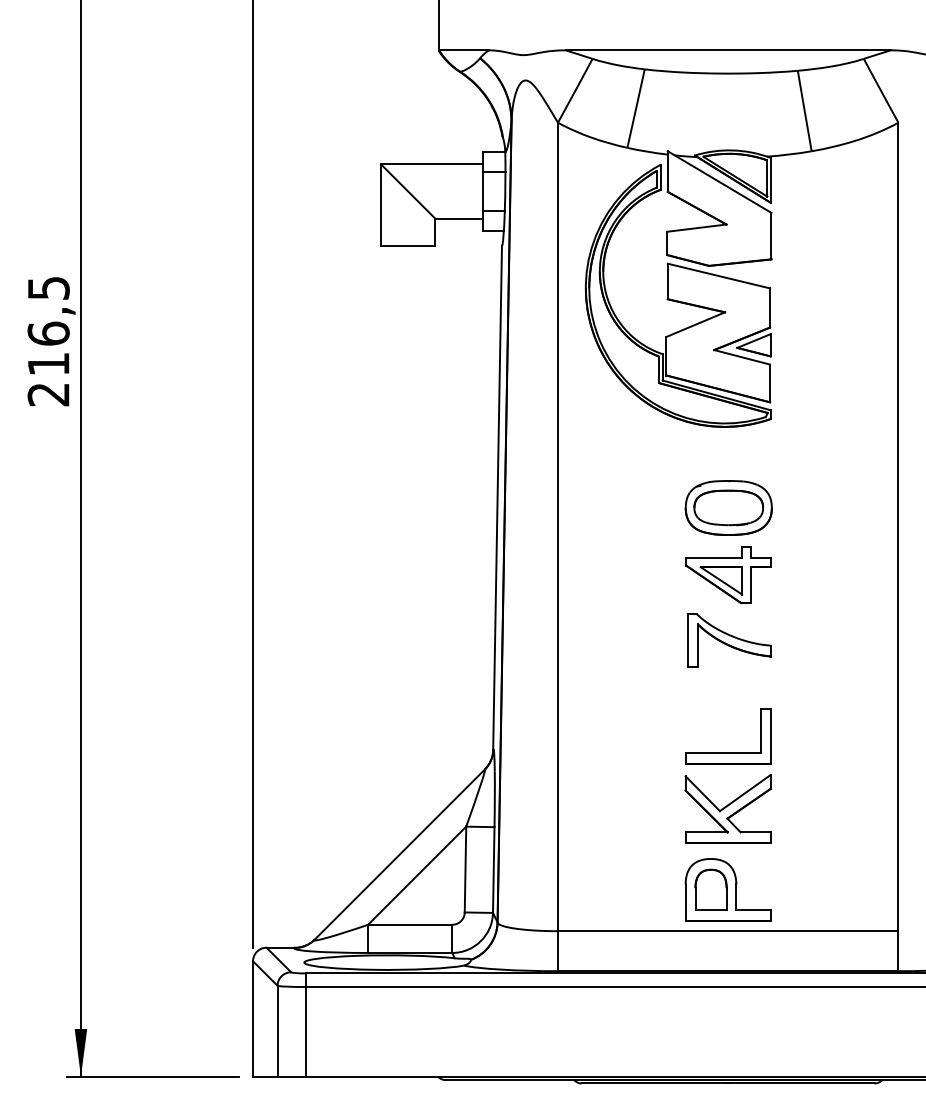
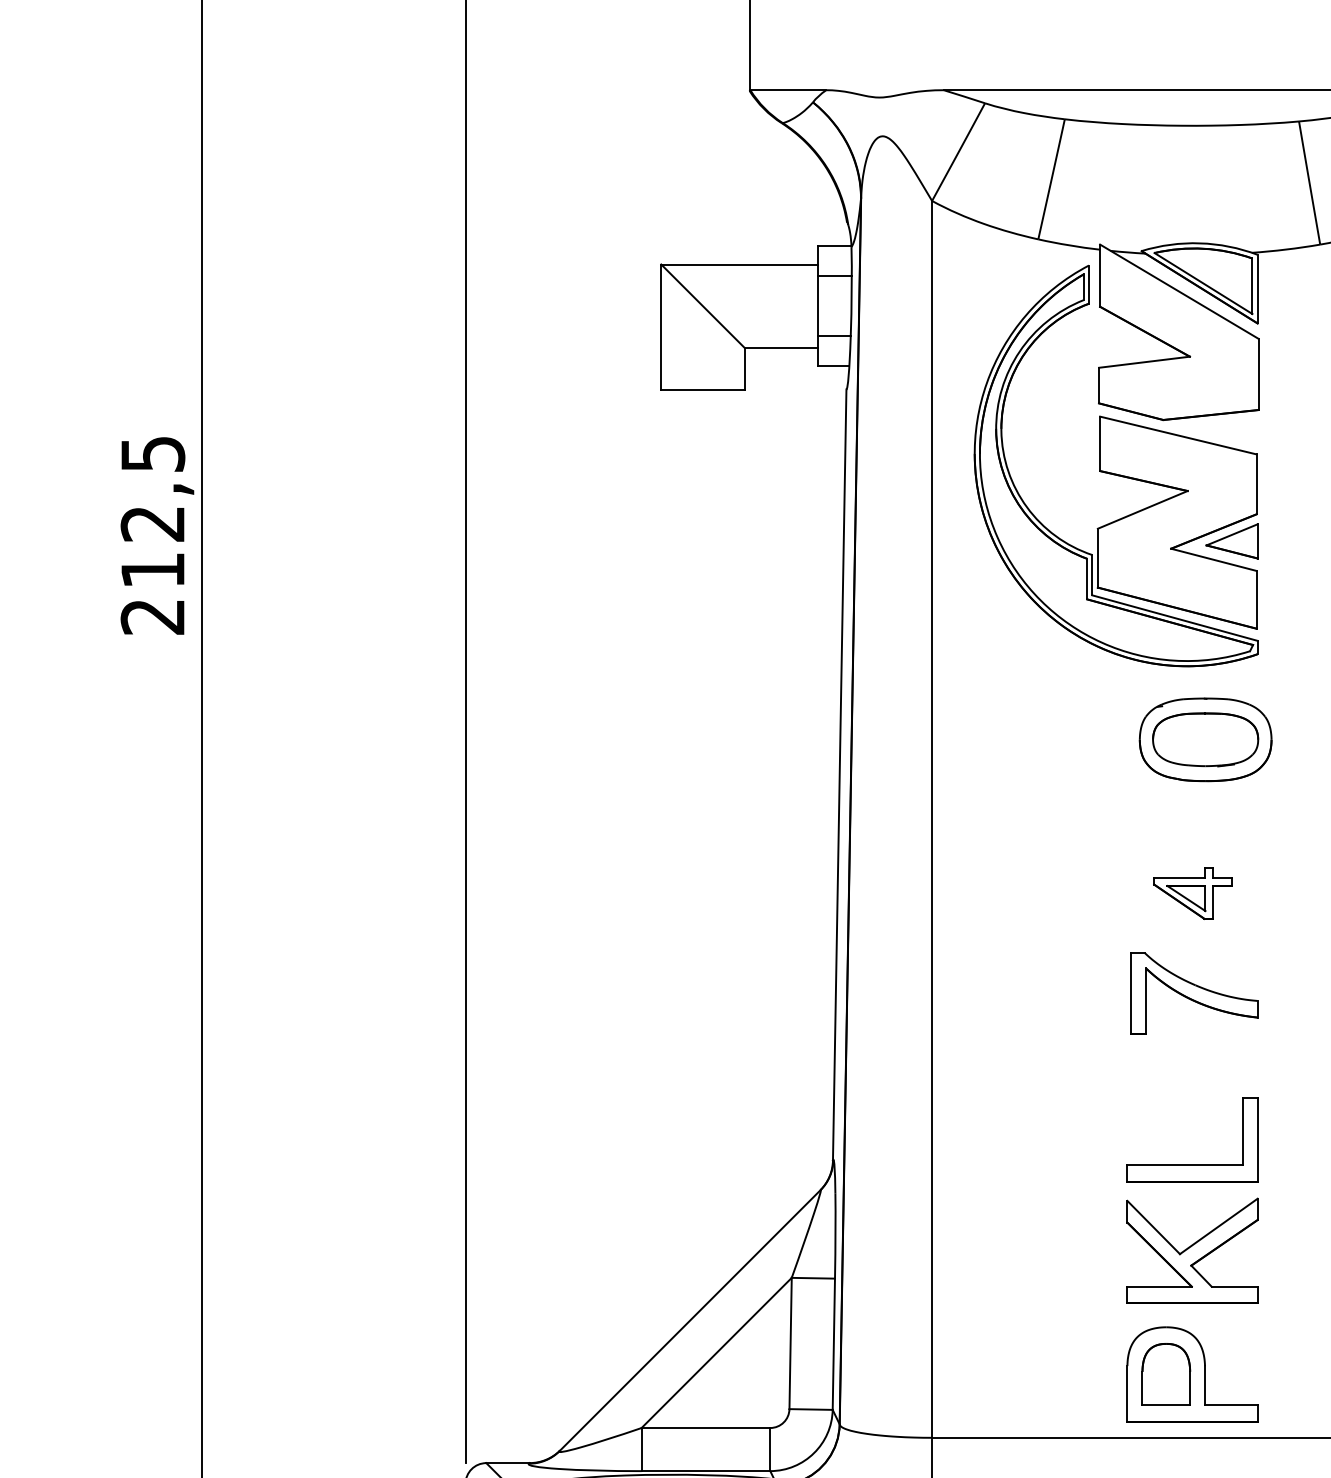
text: (48, 333) -> (152, 523), 216,5 -> 212,5
part: (728, 507) -> (1205, 739), moved
part: (728, 575) -> (1192, 893), size x0.6

